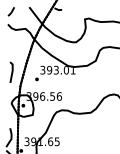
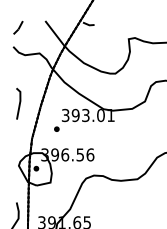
line: (11, 71) -> (18, 102), moved

